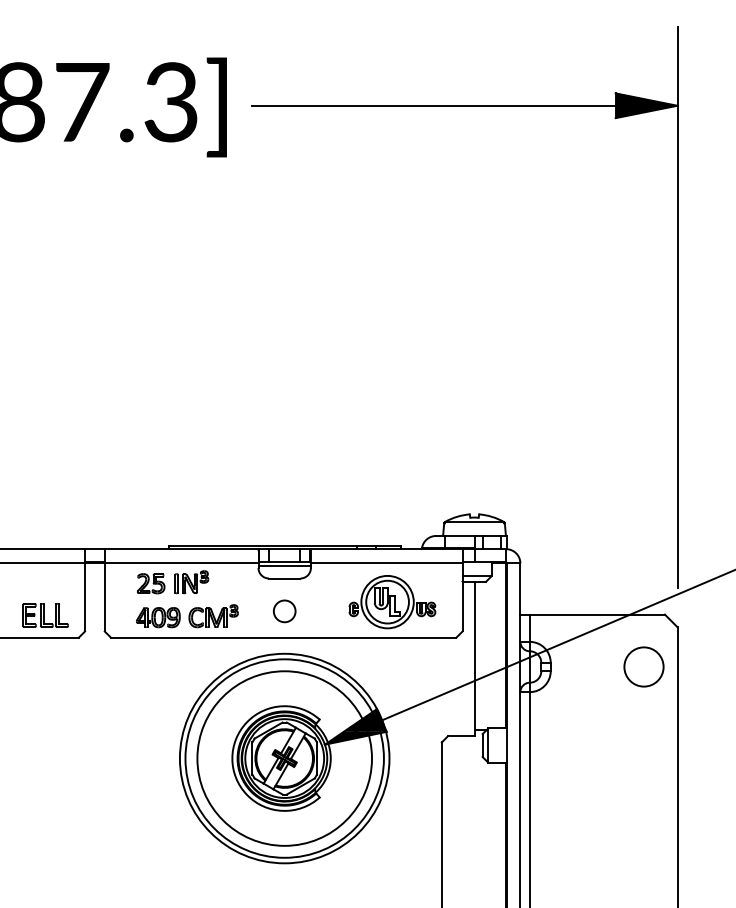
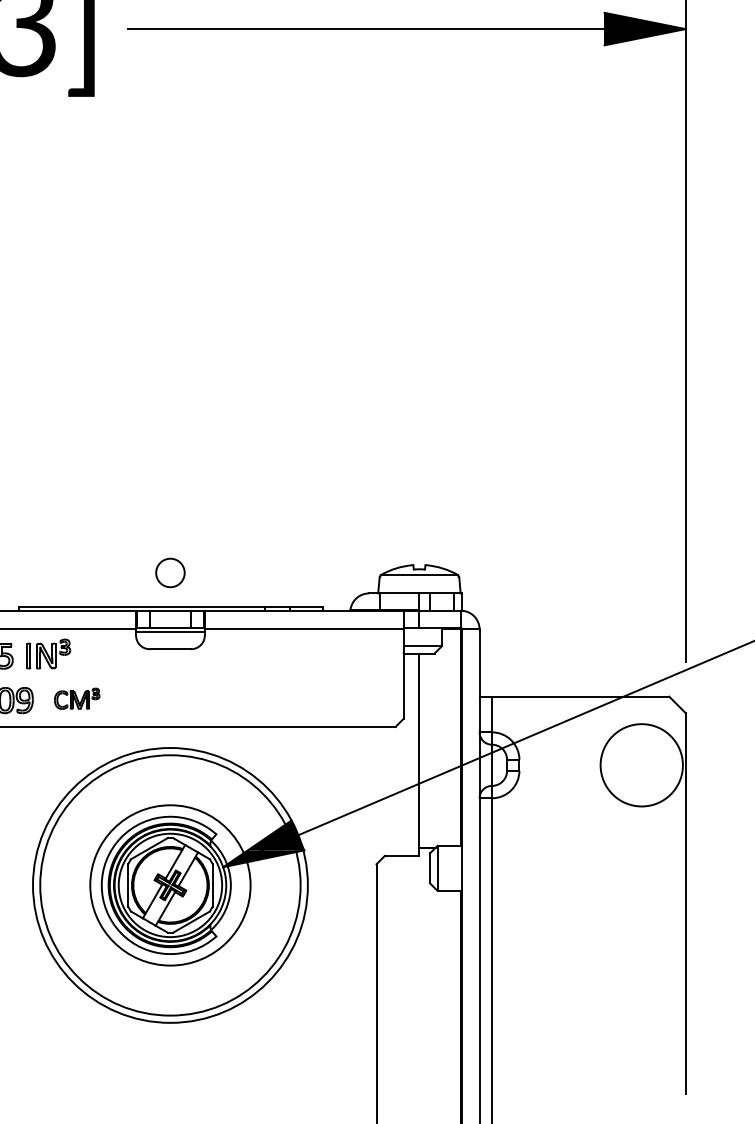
part: (392, 602) -> (311, 680), removed
circle: (284, 611) -> (170, 573), moved
part: (213, 616) -> (77, 699), size x0.7
circle: (643, 666) -> (641, 764), size x1.6
circle: (284, 758) -> (170, 885), size x0.7

